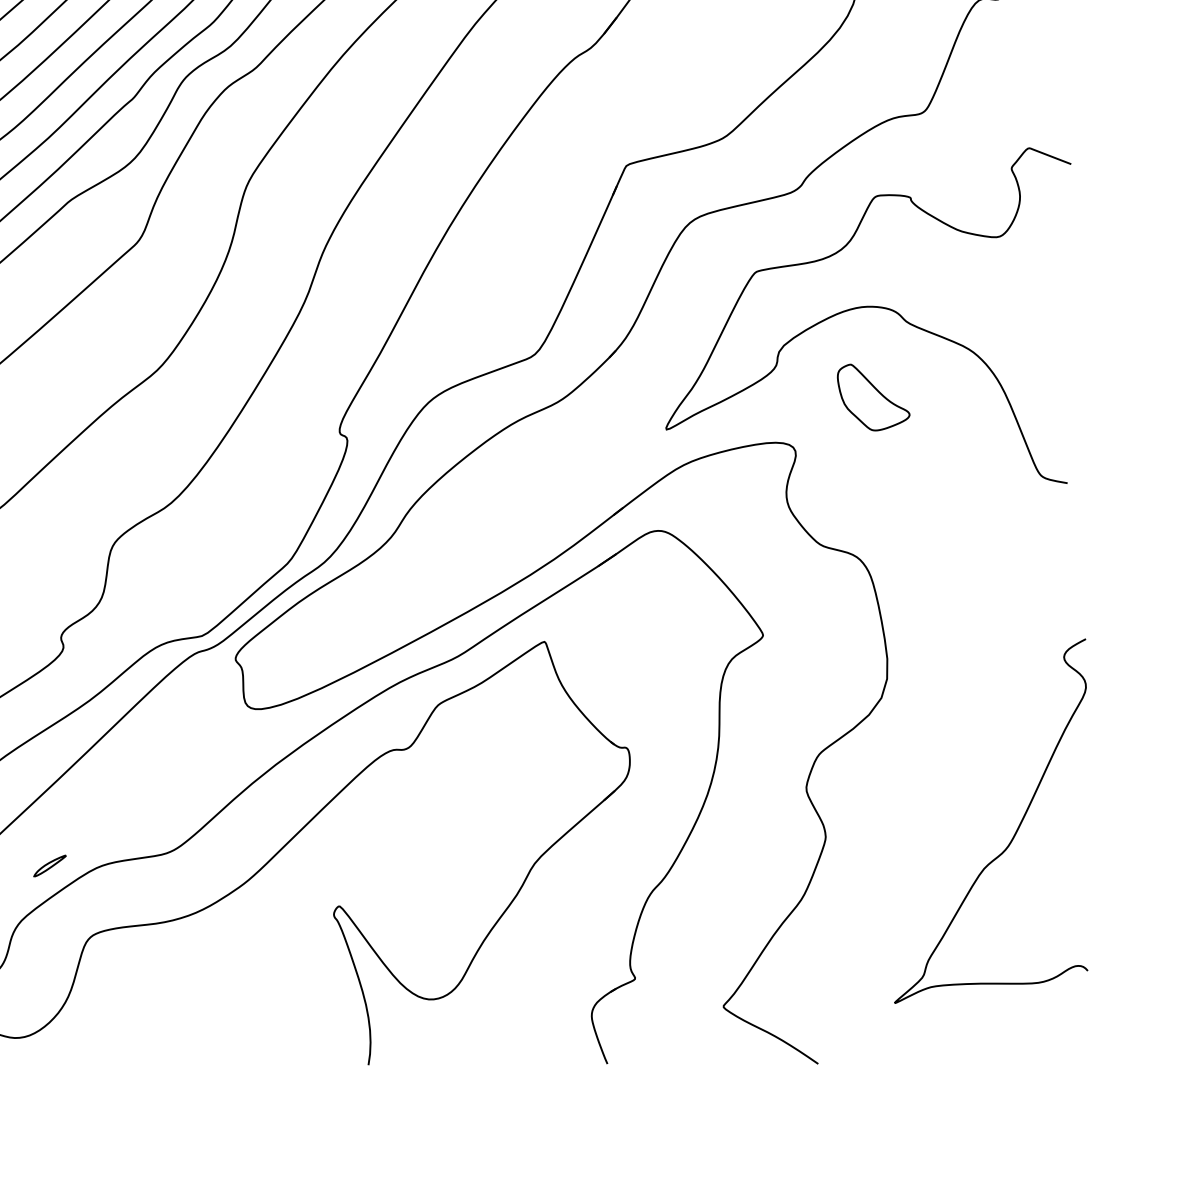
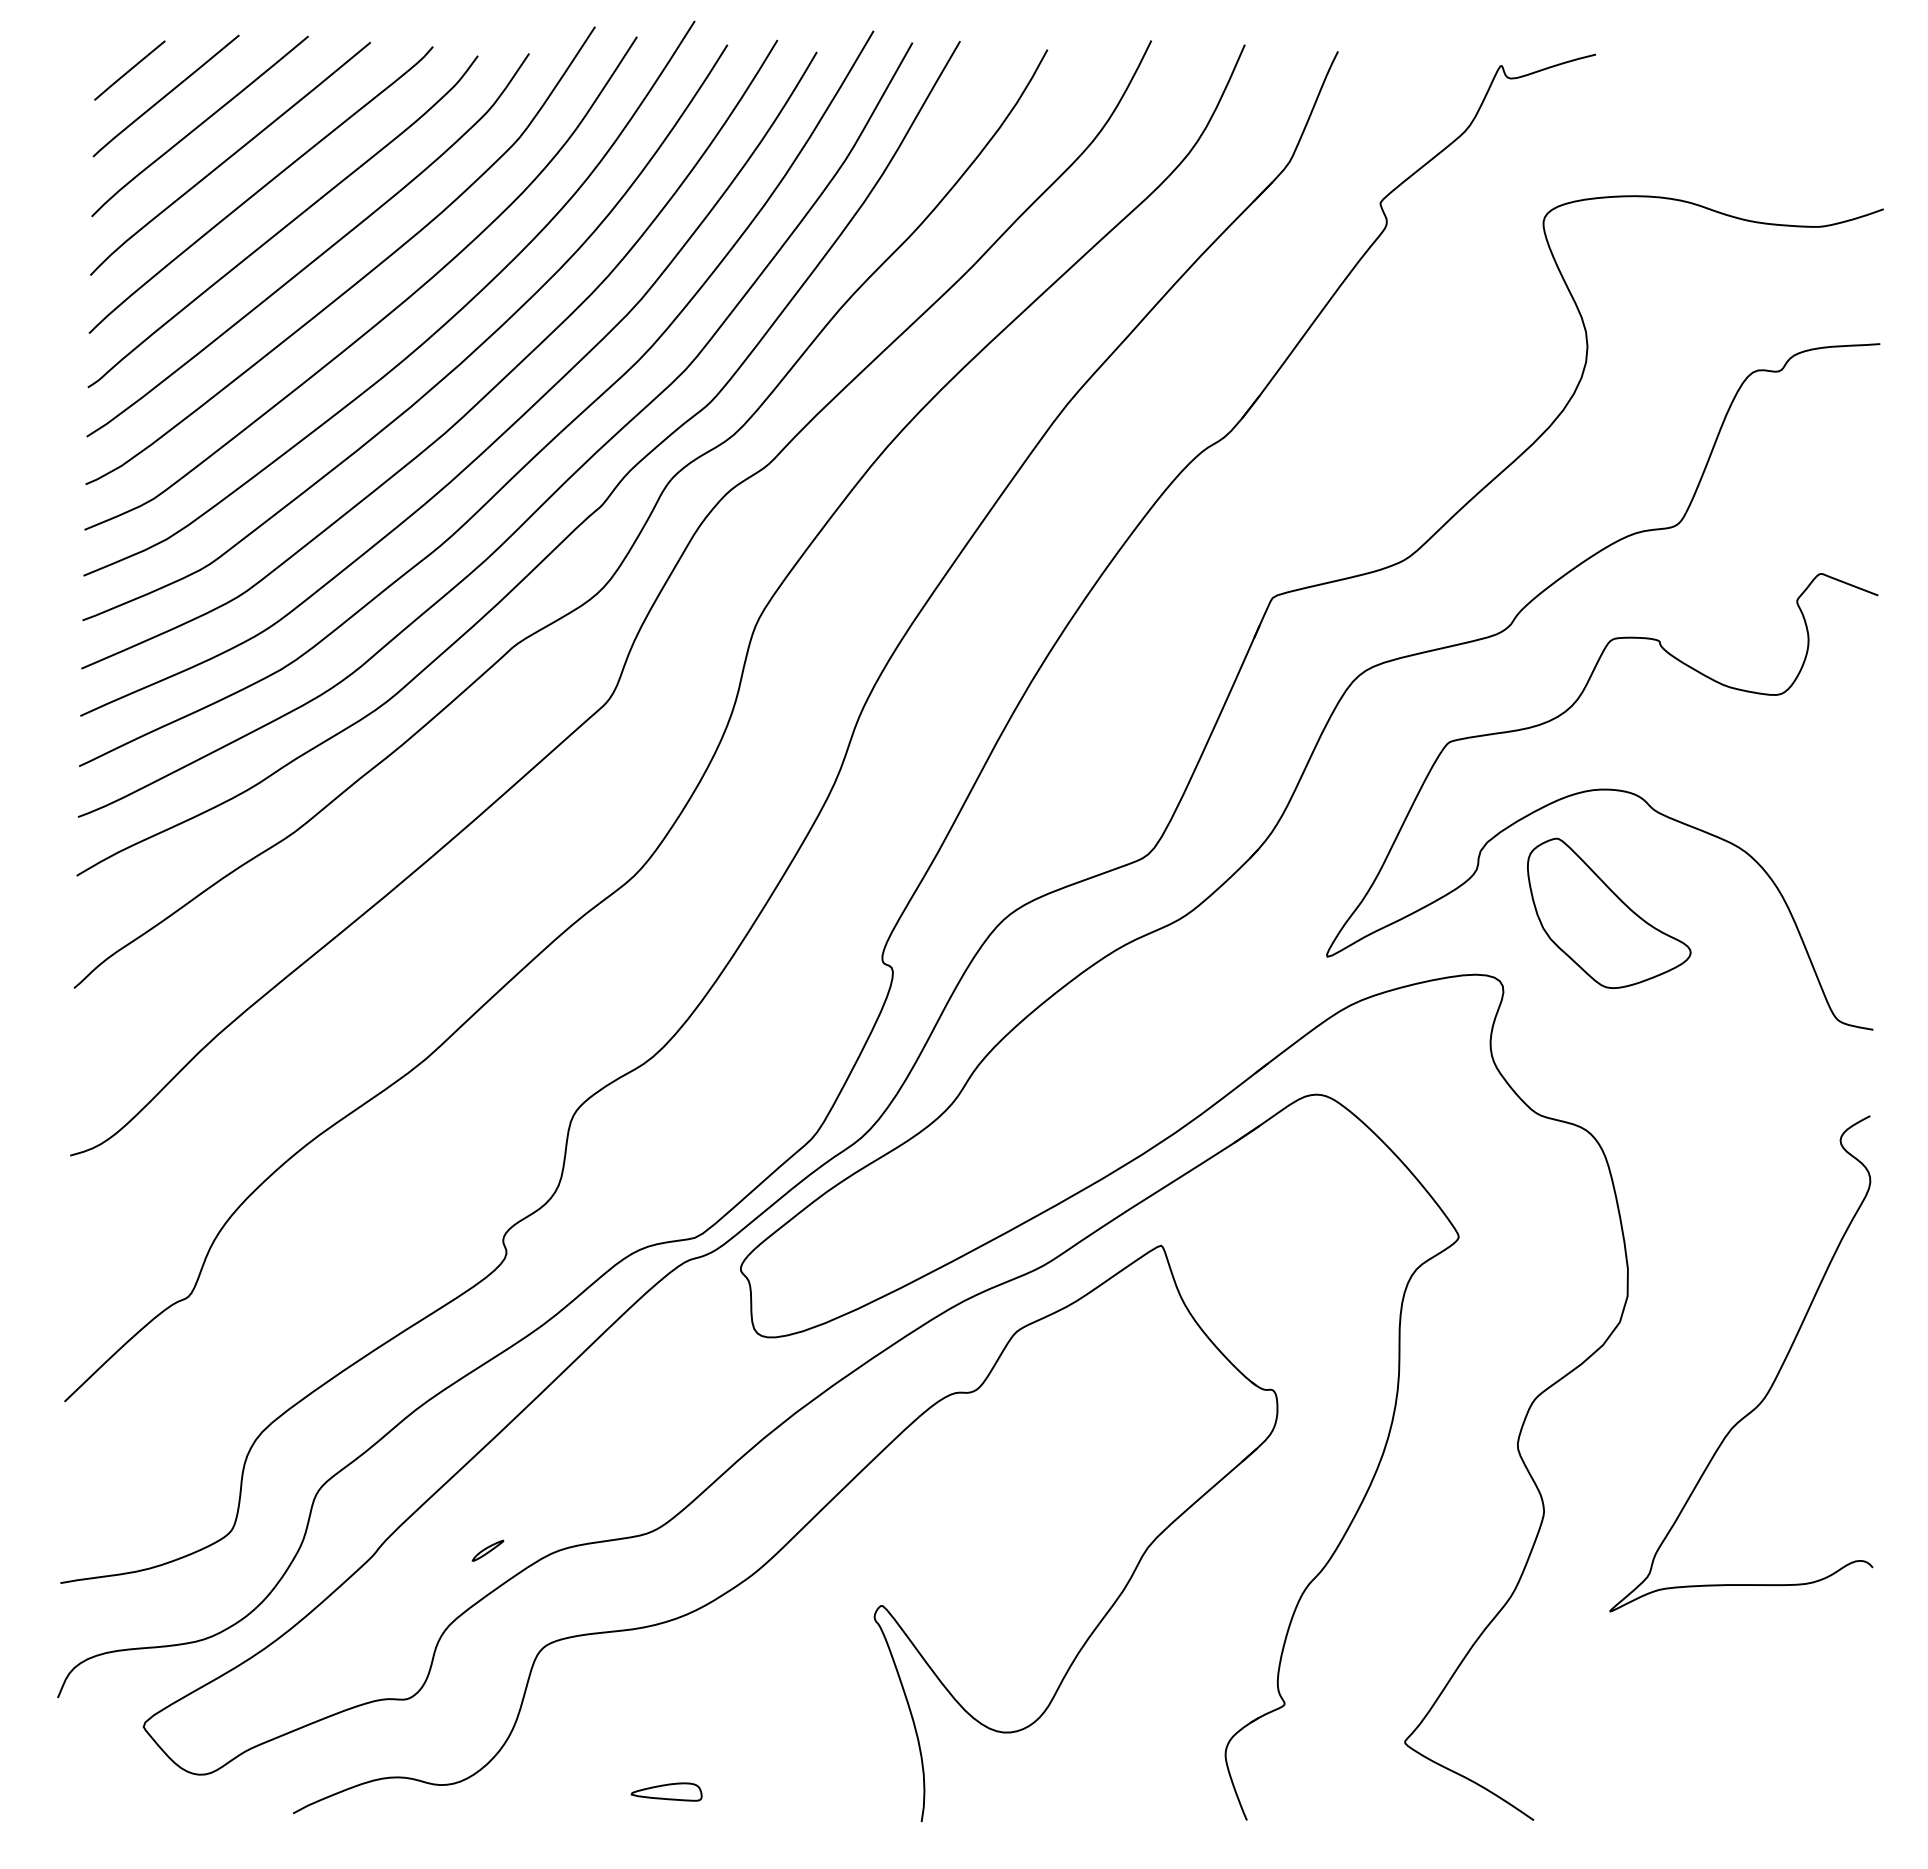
part: (873, 397) -> (1609, 912), size x1.67
curve: (1014, 833) -> (1773, 1380), moved
part: (49, 865) -> (487, 1550), size x0.71
part: (181, 1042) -> (666, 1791), added

